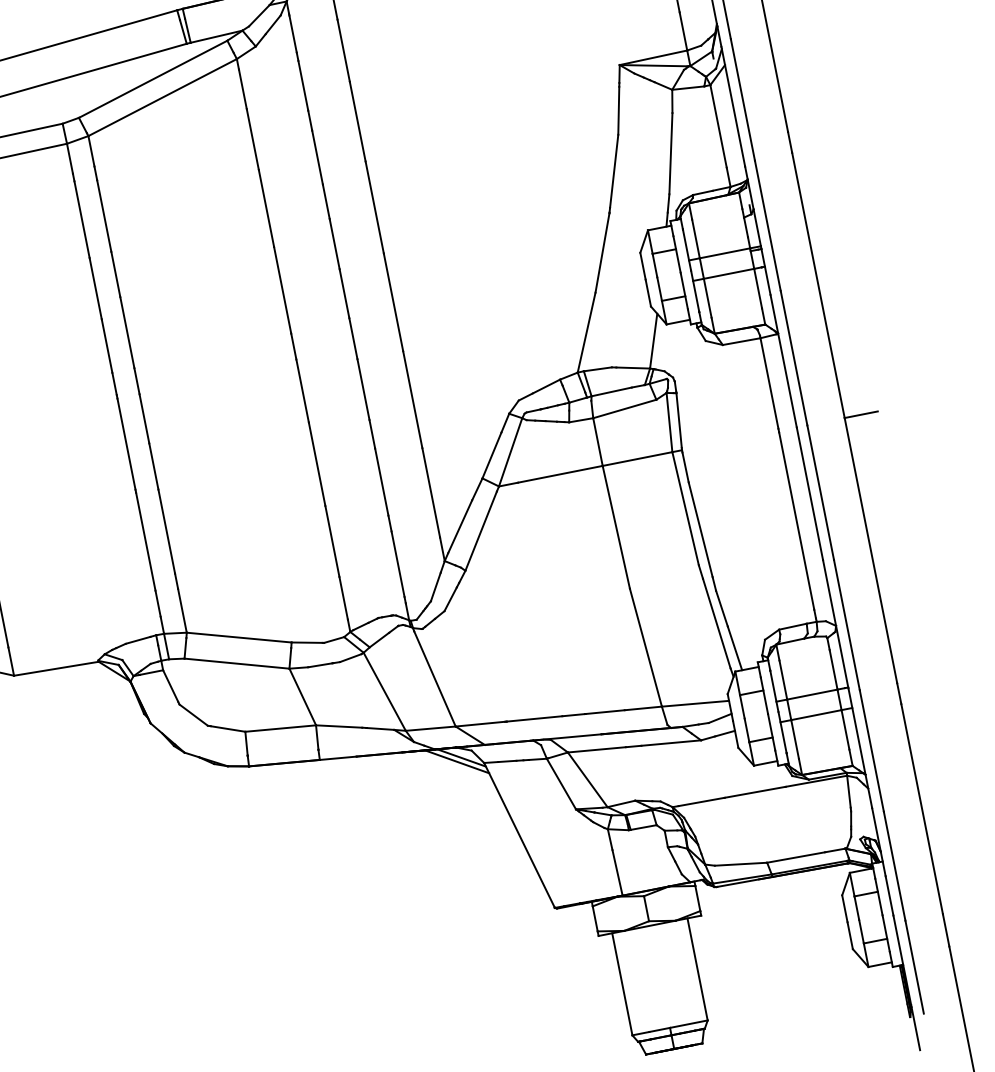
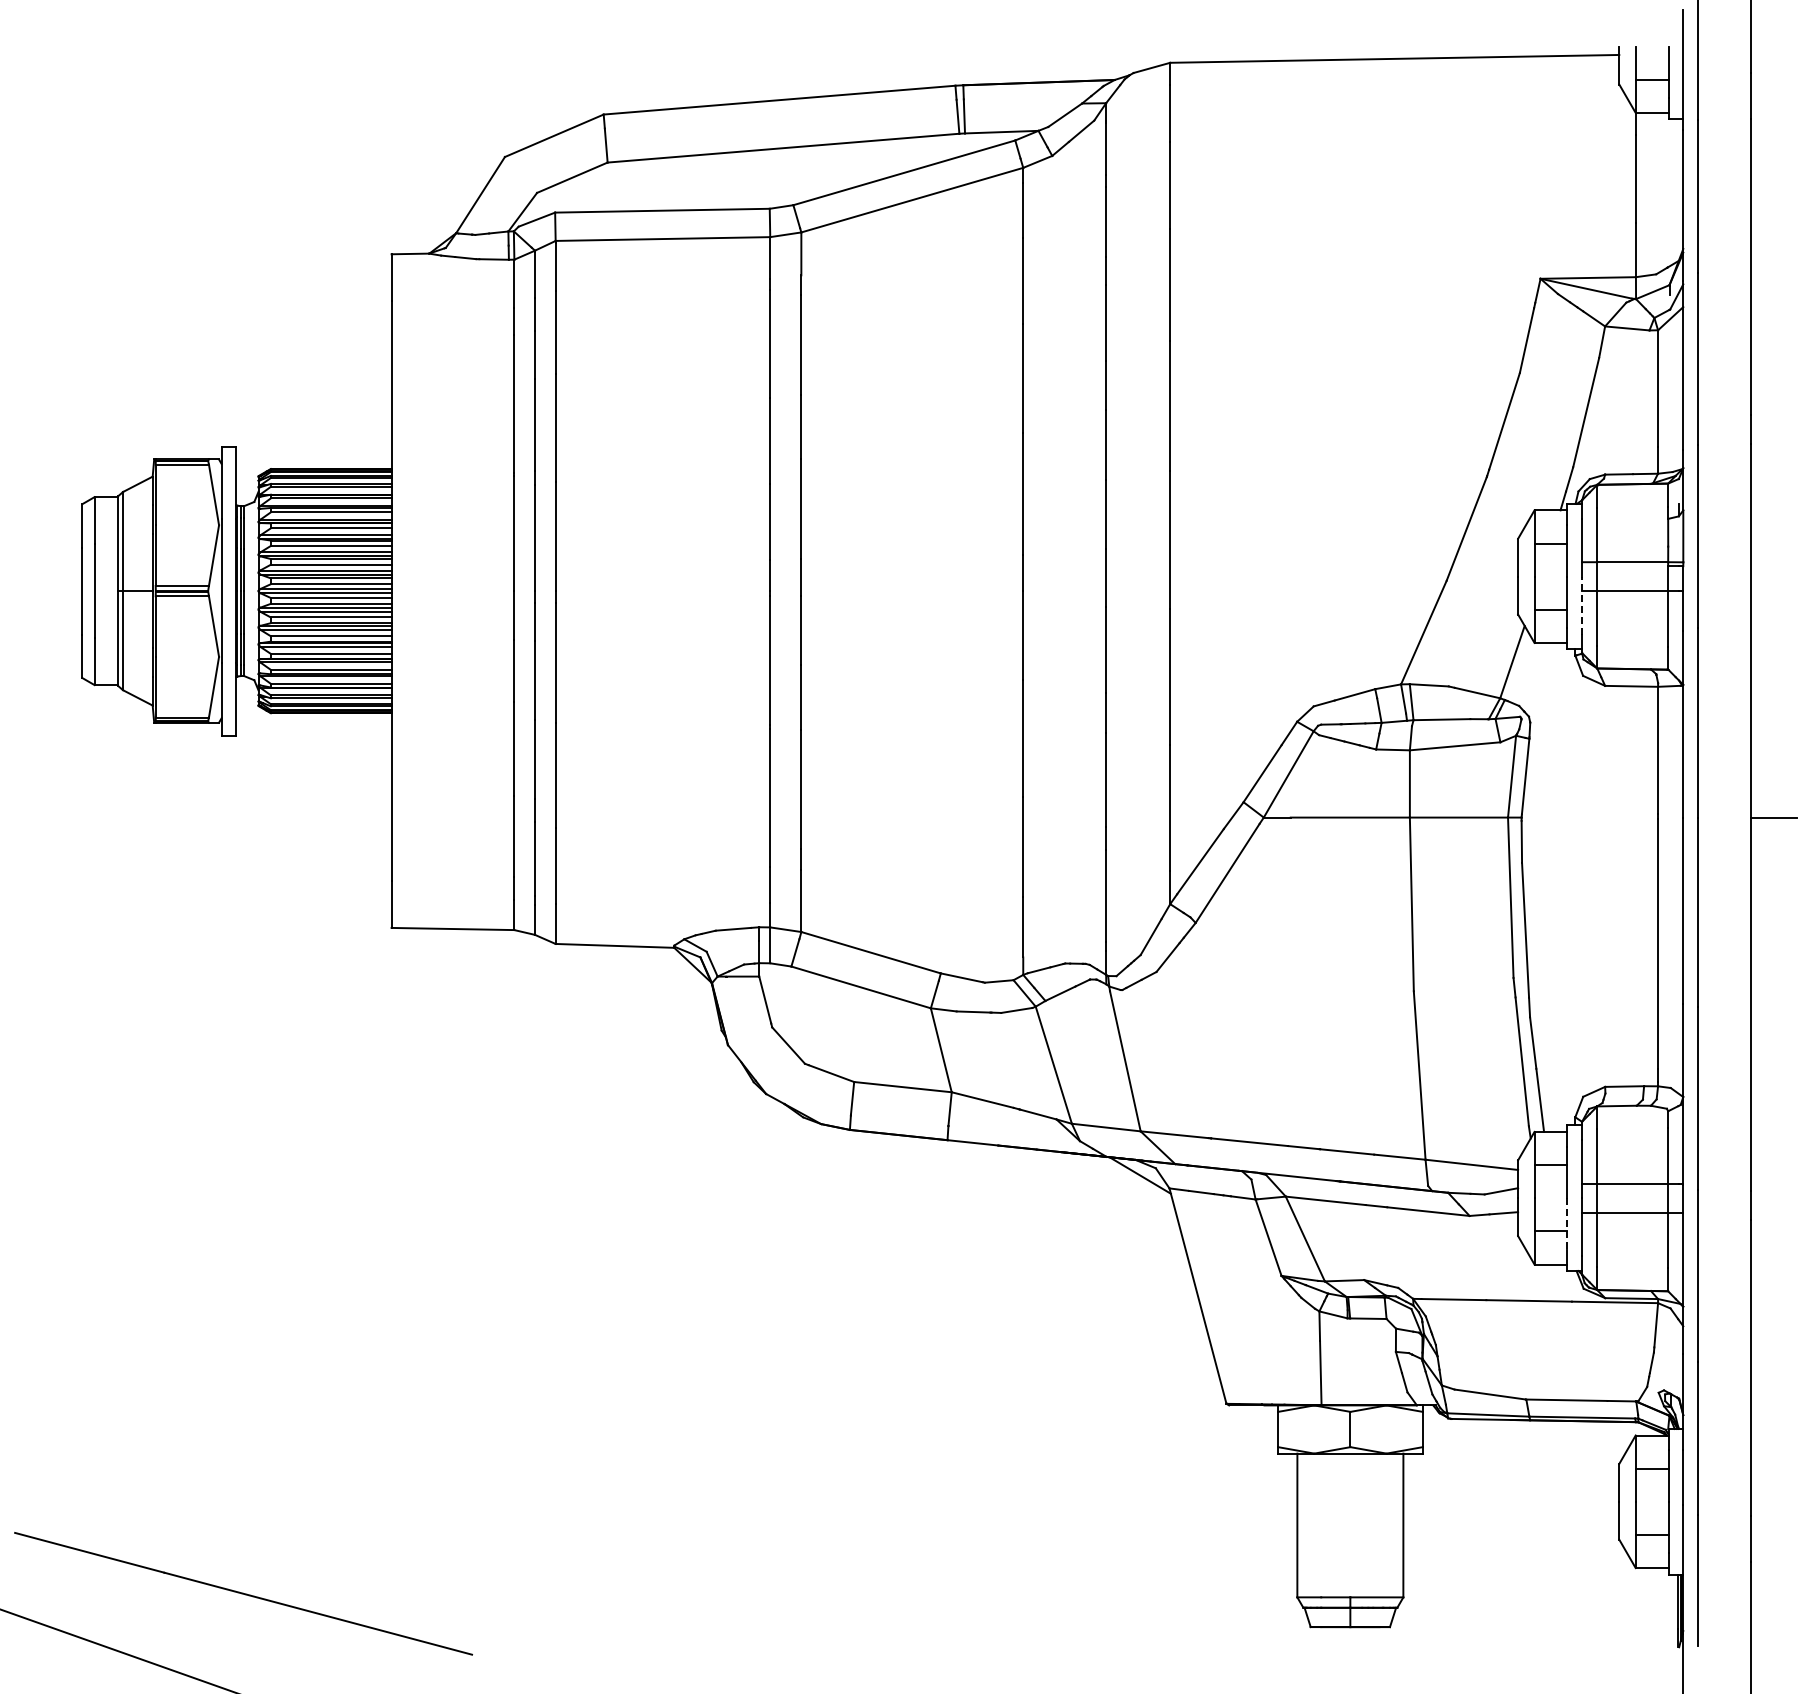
line: (695, 291) -> (1582, 605), solid -> dashed
line: (771, 731) -> (1567, 1223), solid -> dashed
line: (456, 761) -> (1132, 1179), removed

